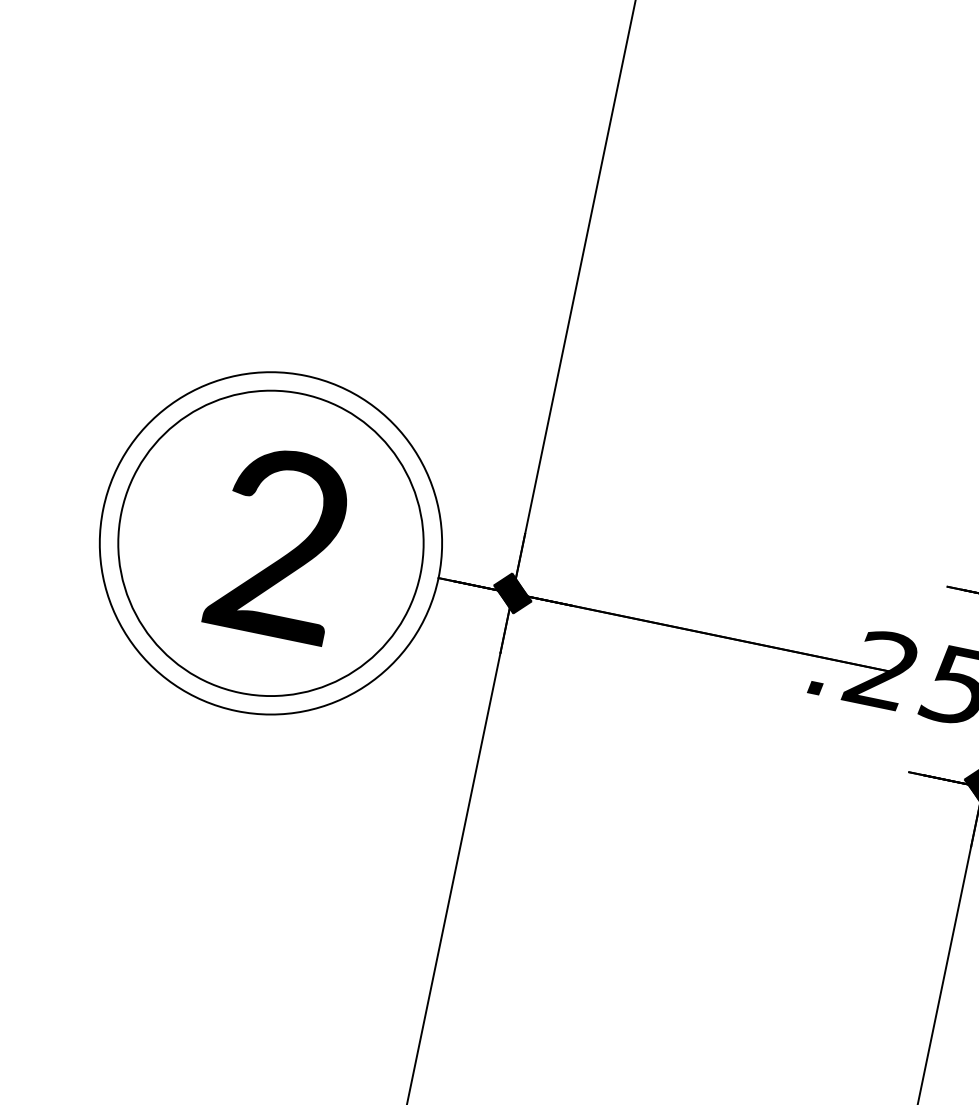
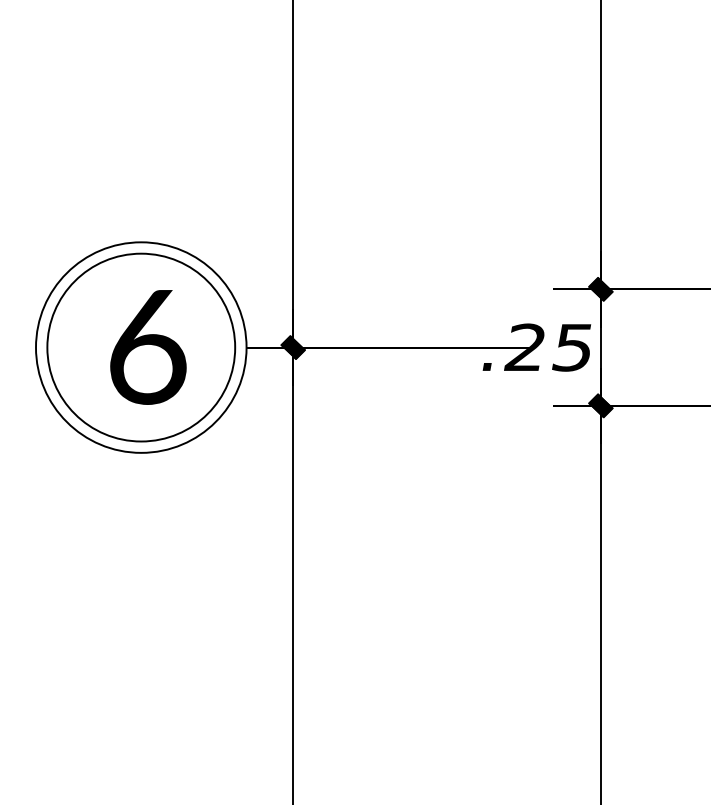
text: (281, 543) -> (147, 346), 2 -> 6

